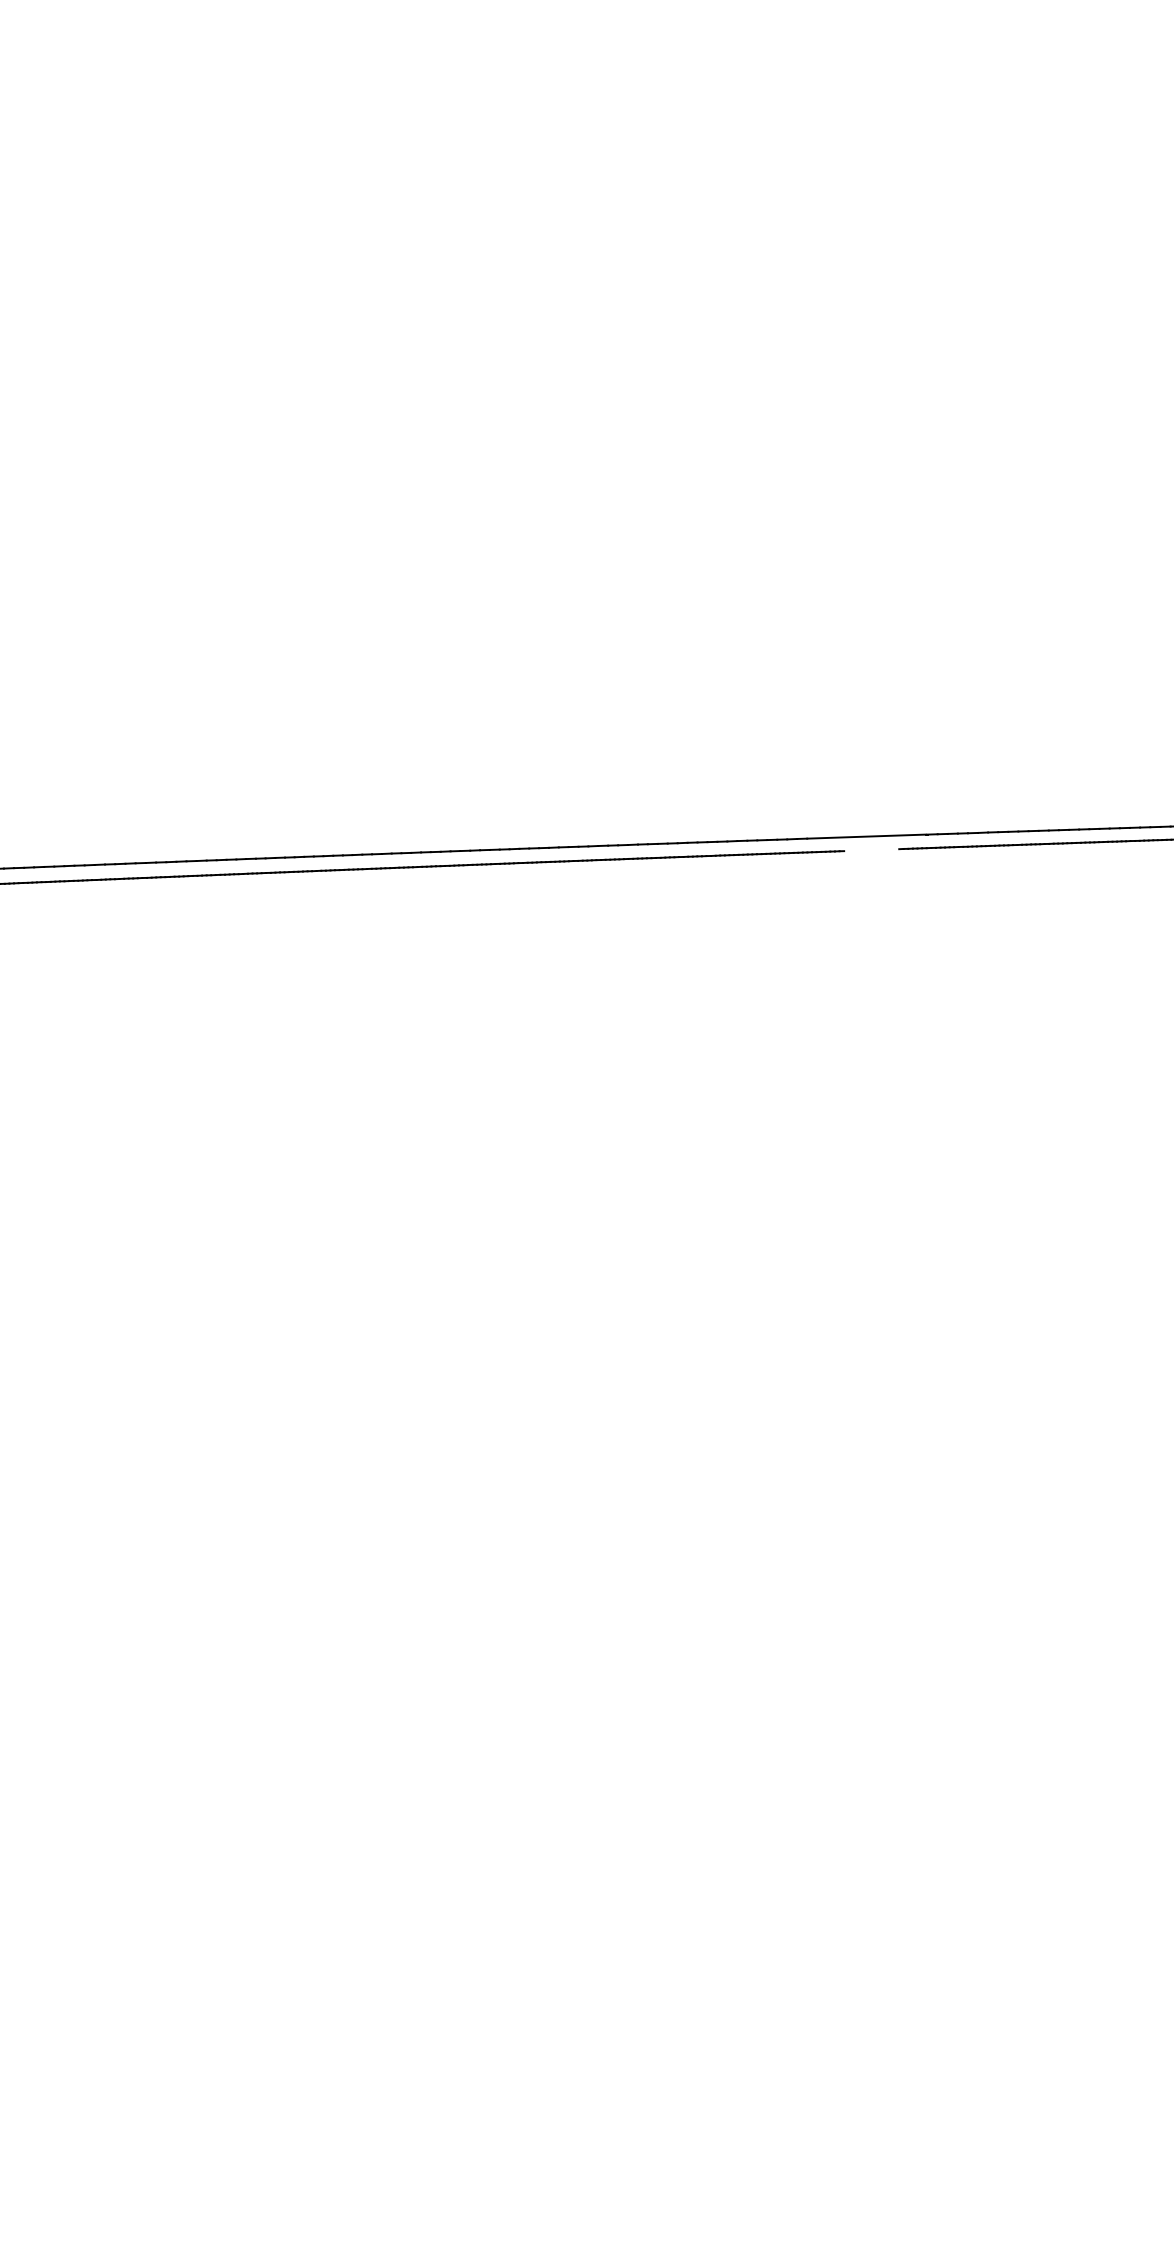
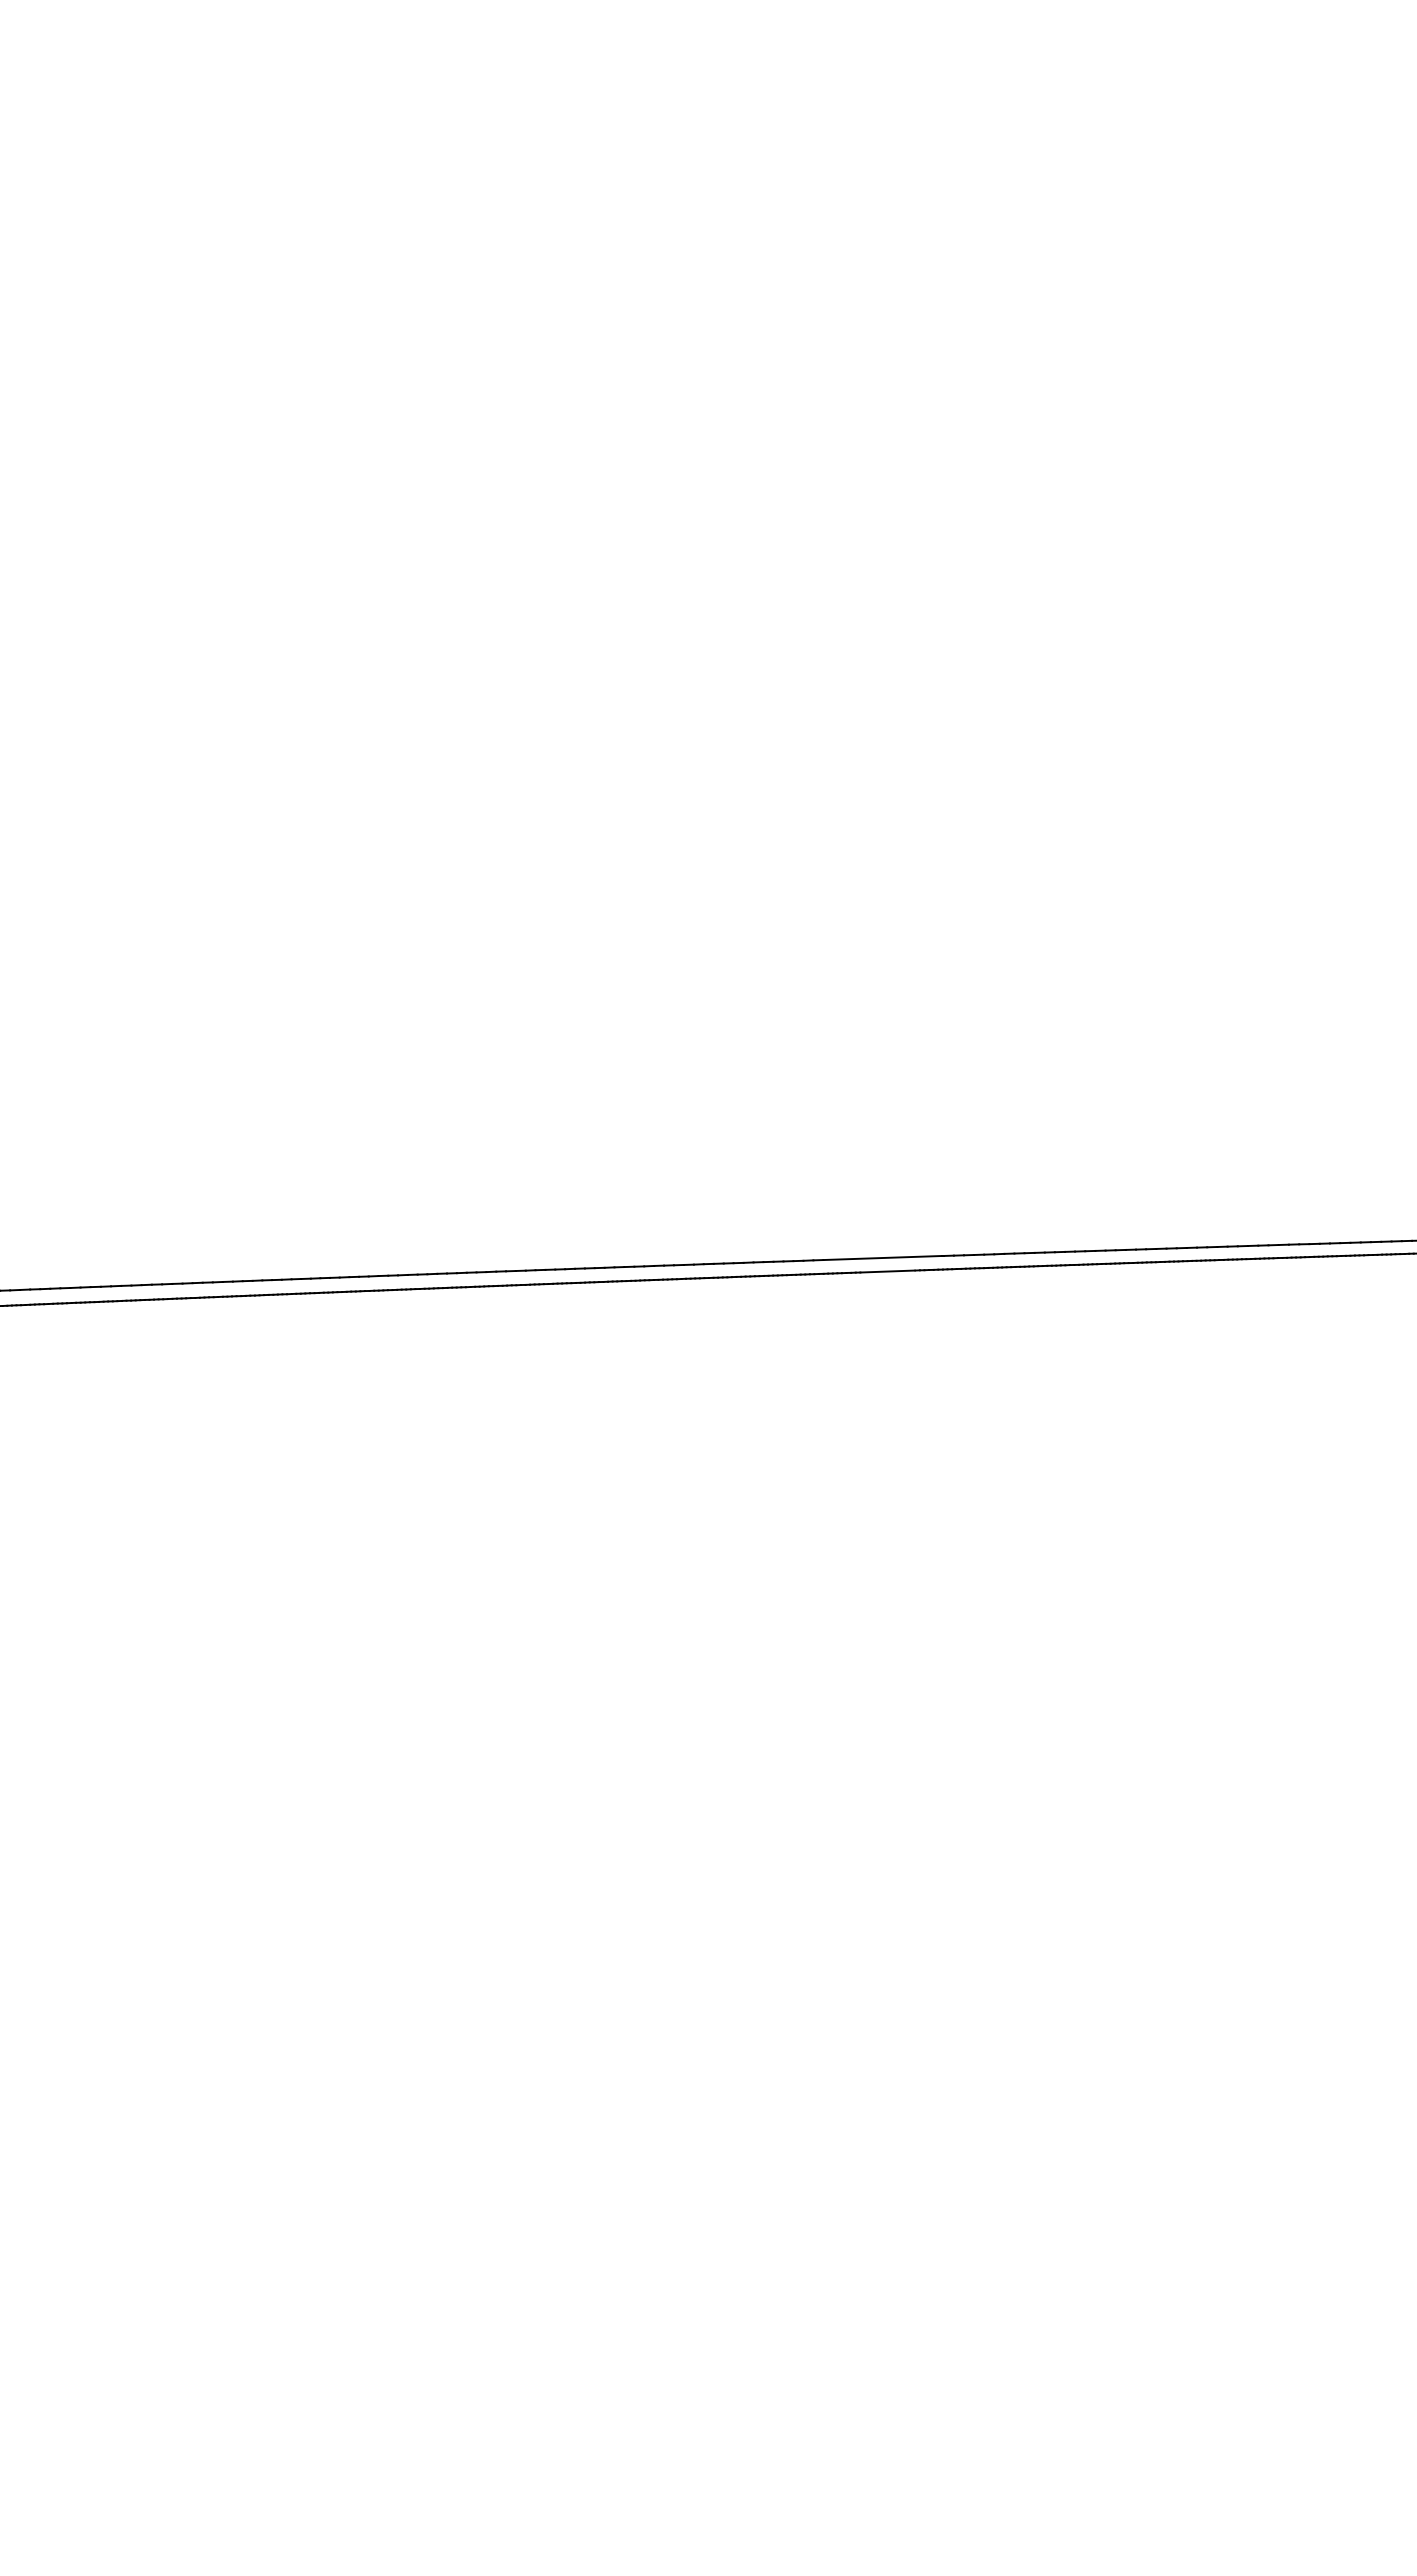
line: (871, 850) -> (887, 1271), added

